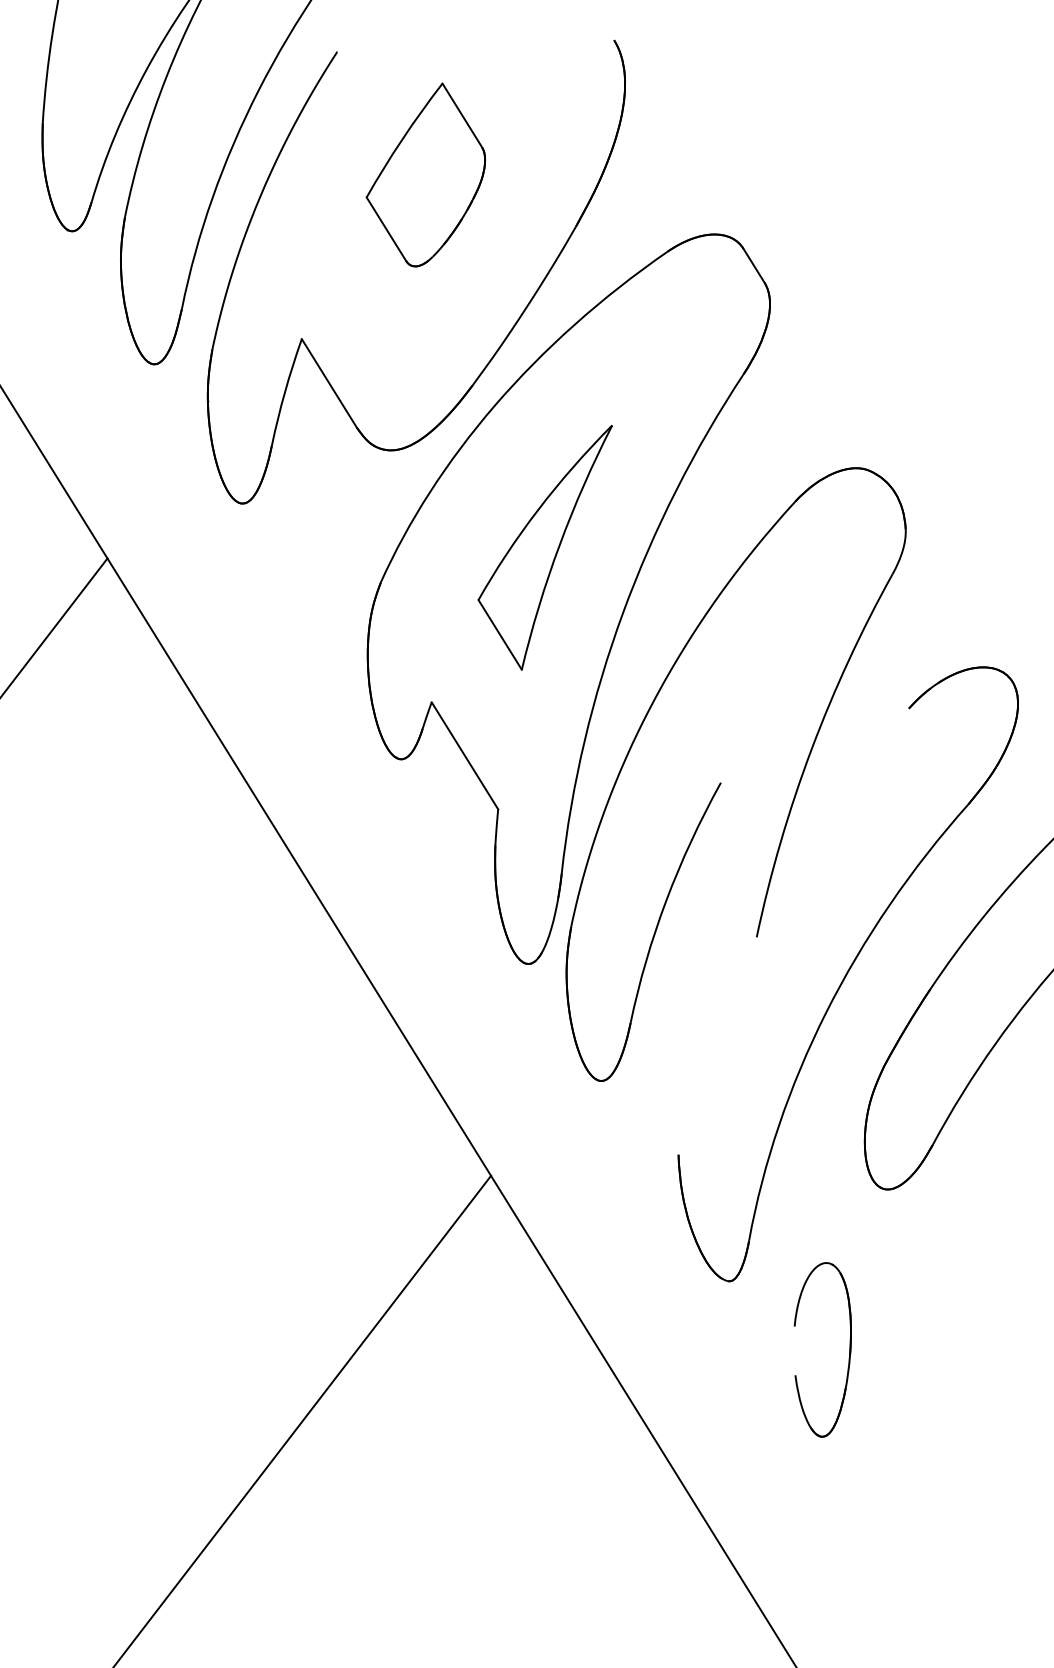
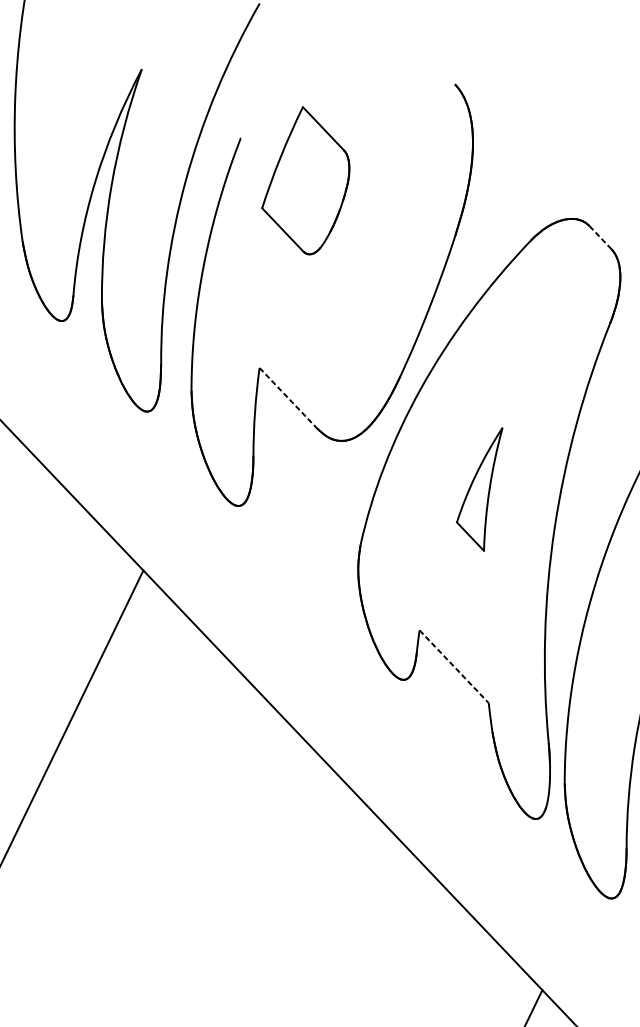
part: (425, 174) -> (304, 180), moved
line: (754, 265) -> (600, 237), solid -> dashed
line: (329, 383) -> (288, 398), solid -> dashed
part: (544, 547) -> (482, 491), size x0.6
line: (464, 755) -> (453, 666), solid -> dashed

